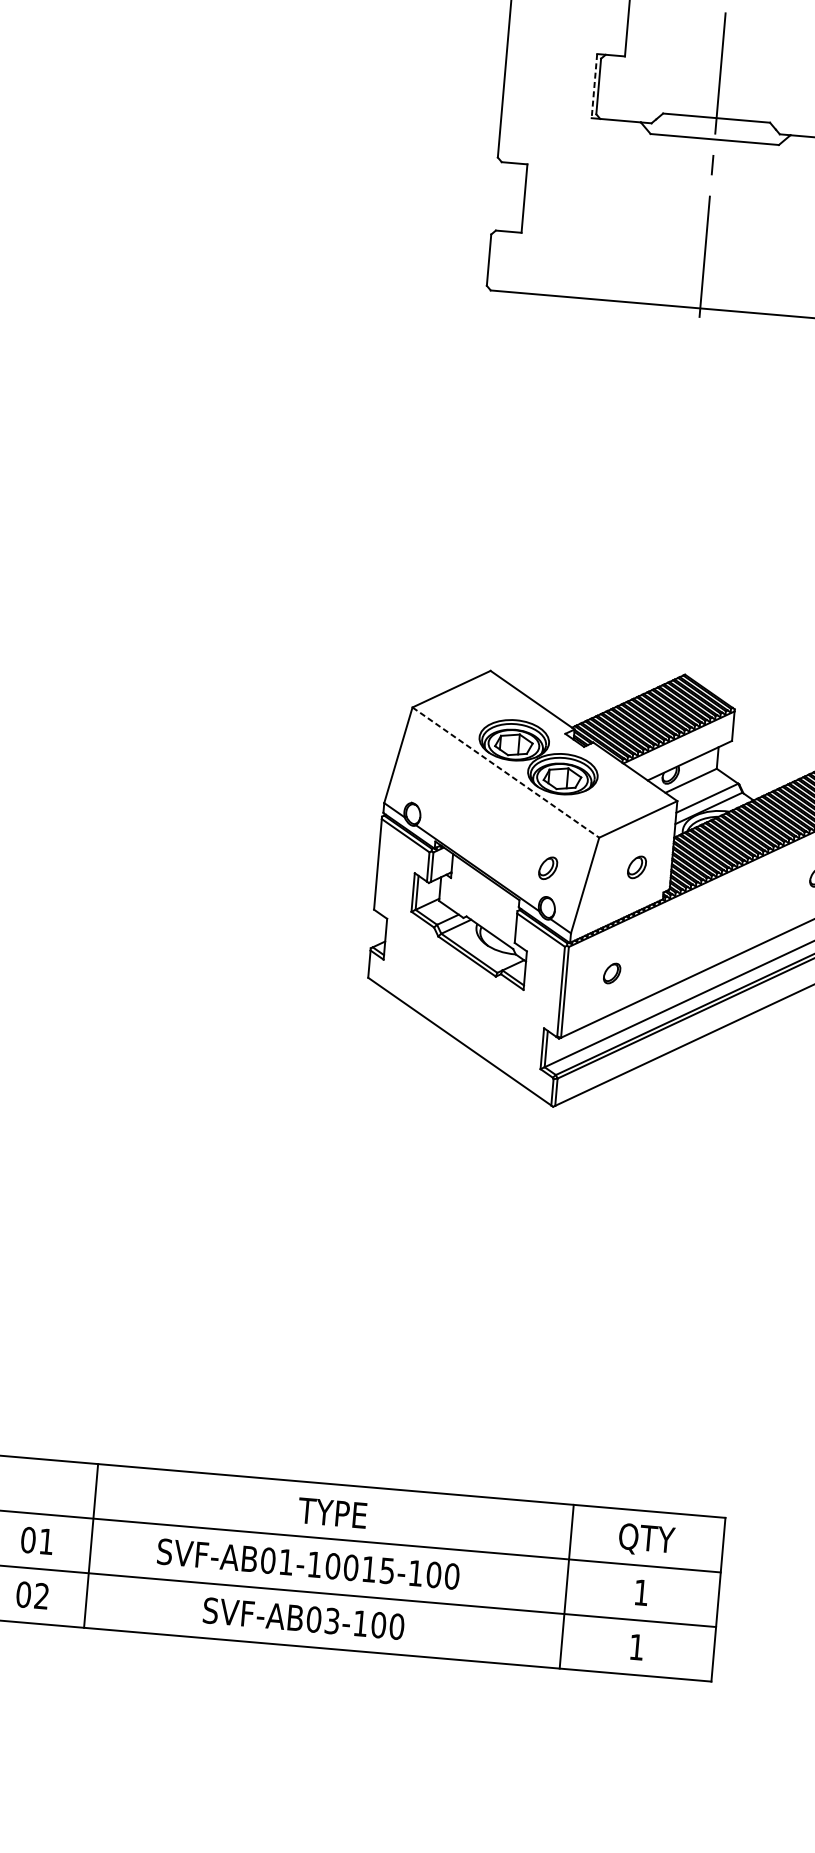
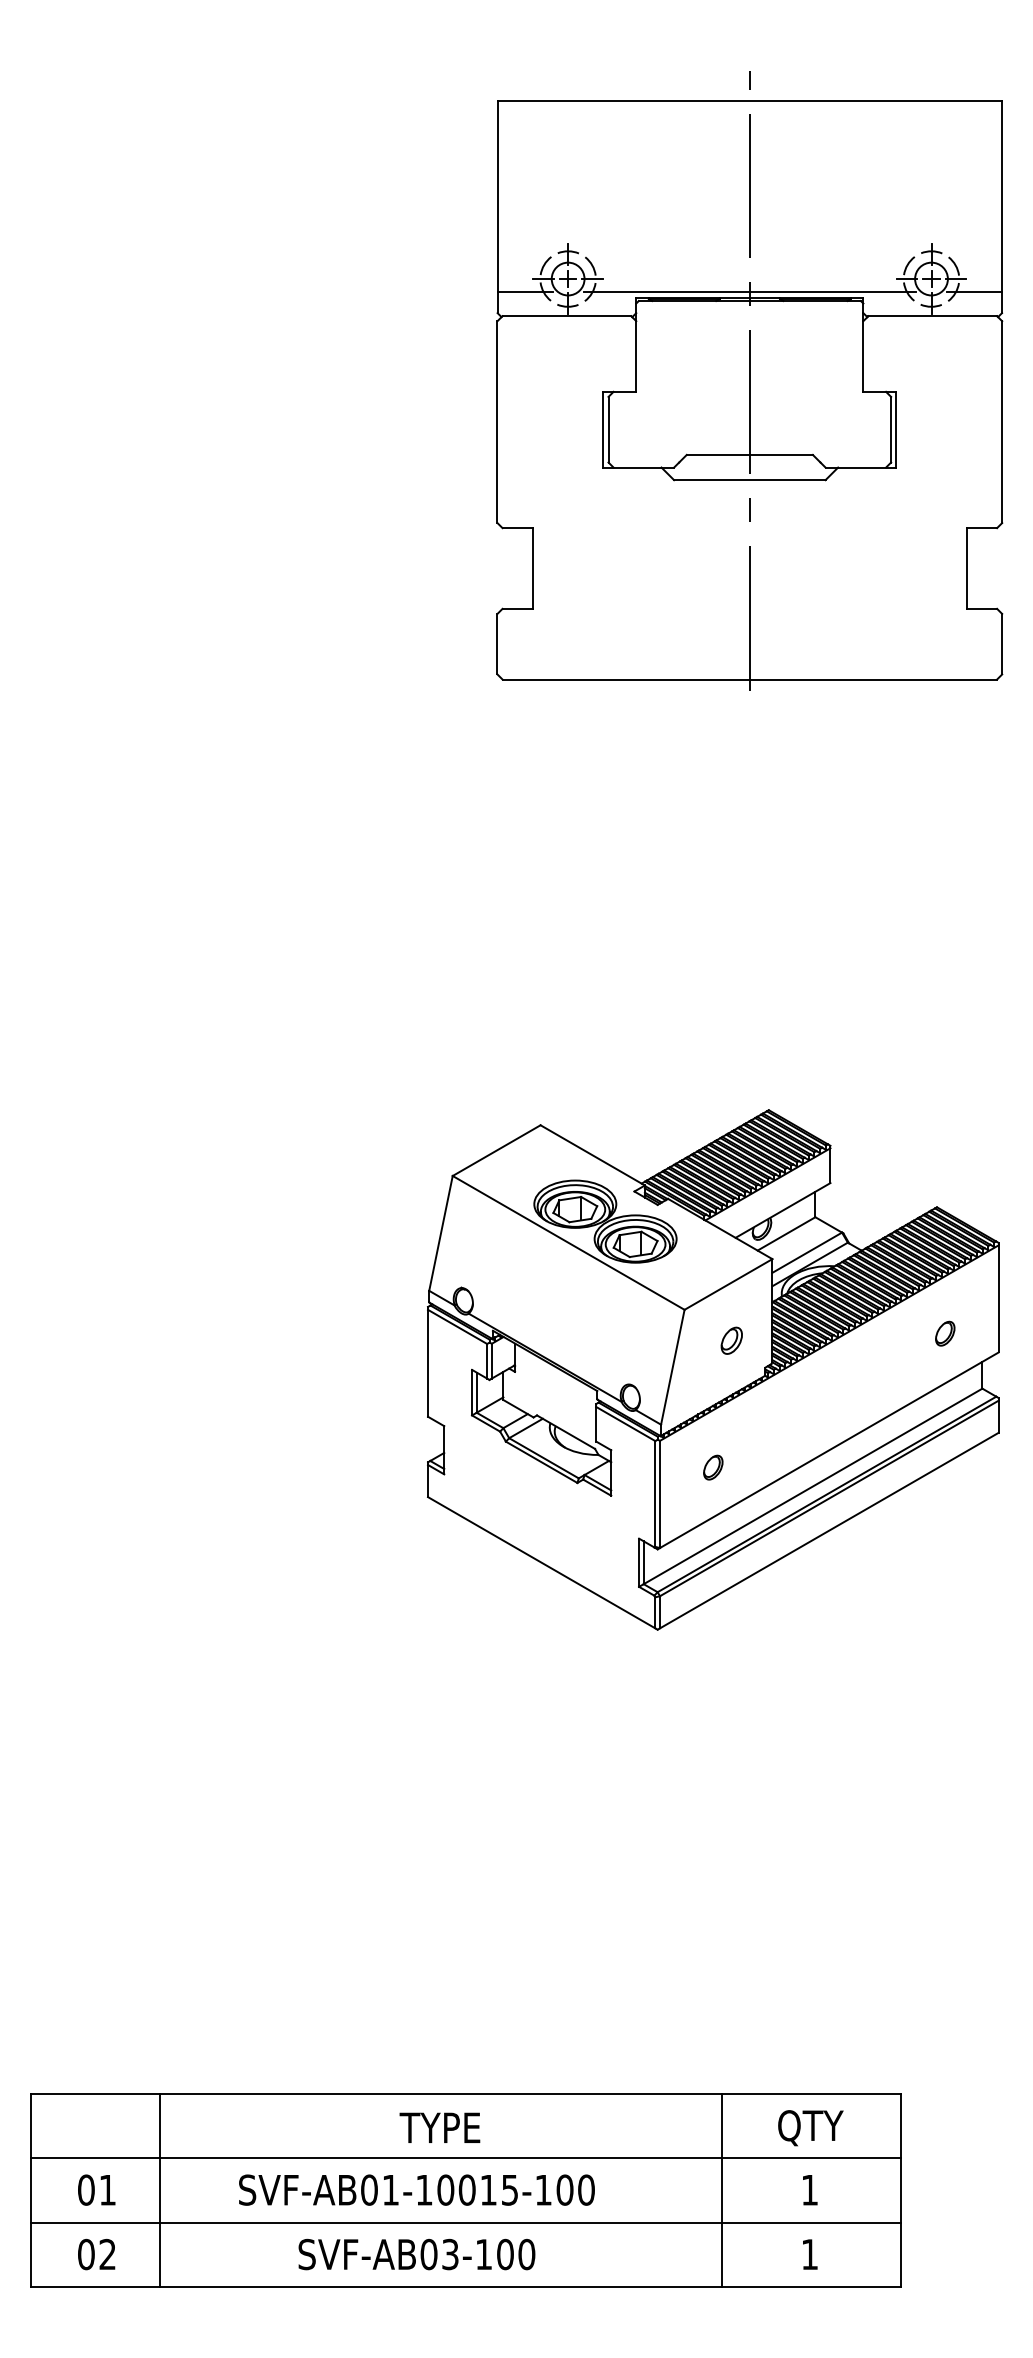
line: (594, 85) -> (603, 429), dashed -> solid
line: (505, 772) -> (568, 1242), dashed -> solid
part: (547, 868) -> (627, 1350), removed

